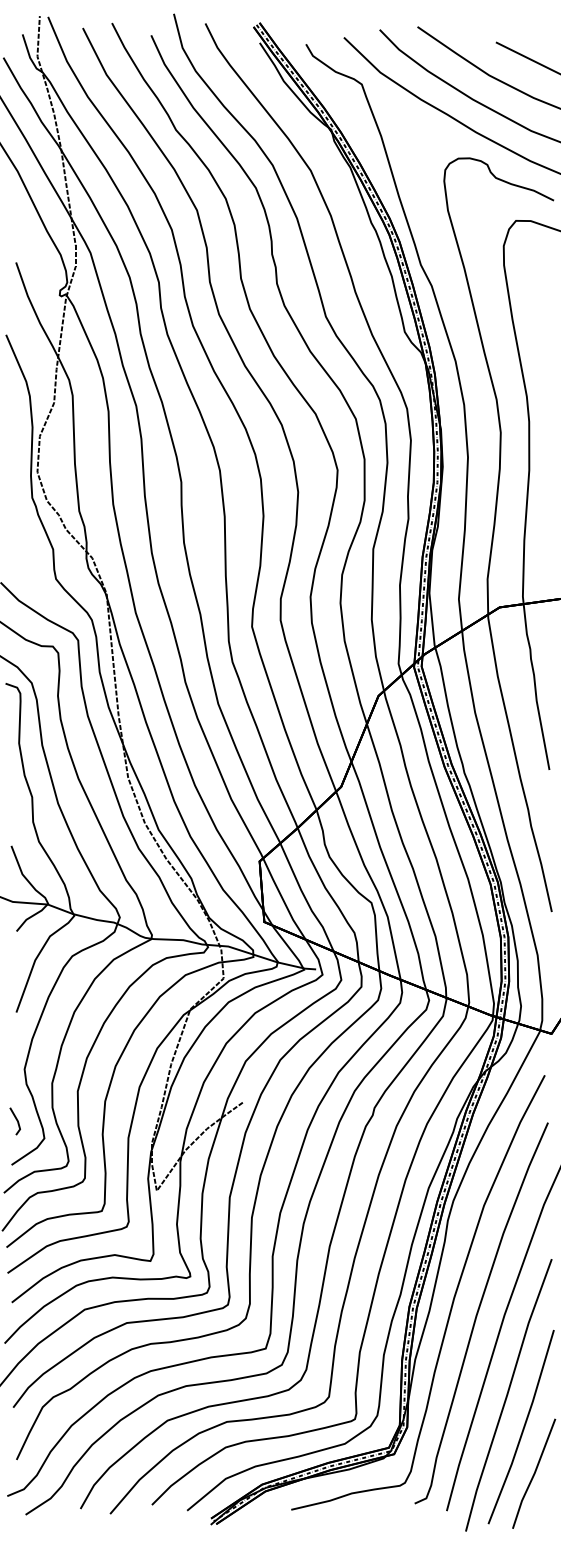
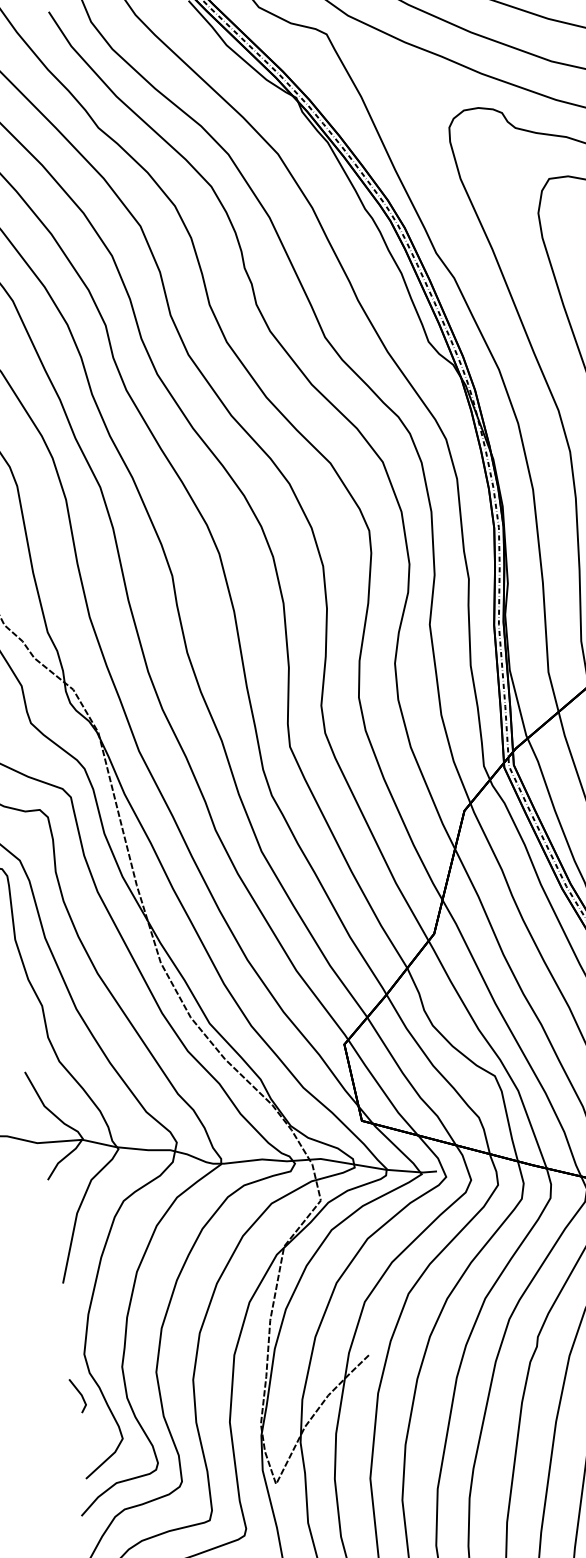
line: (16, 1121) -> (79, 1395), moved

